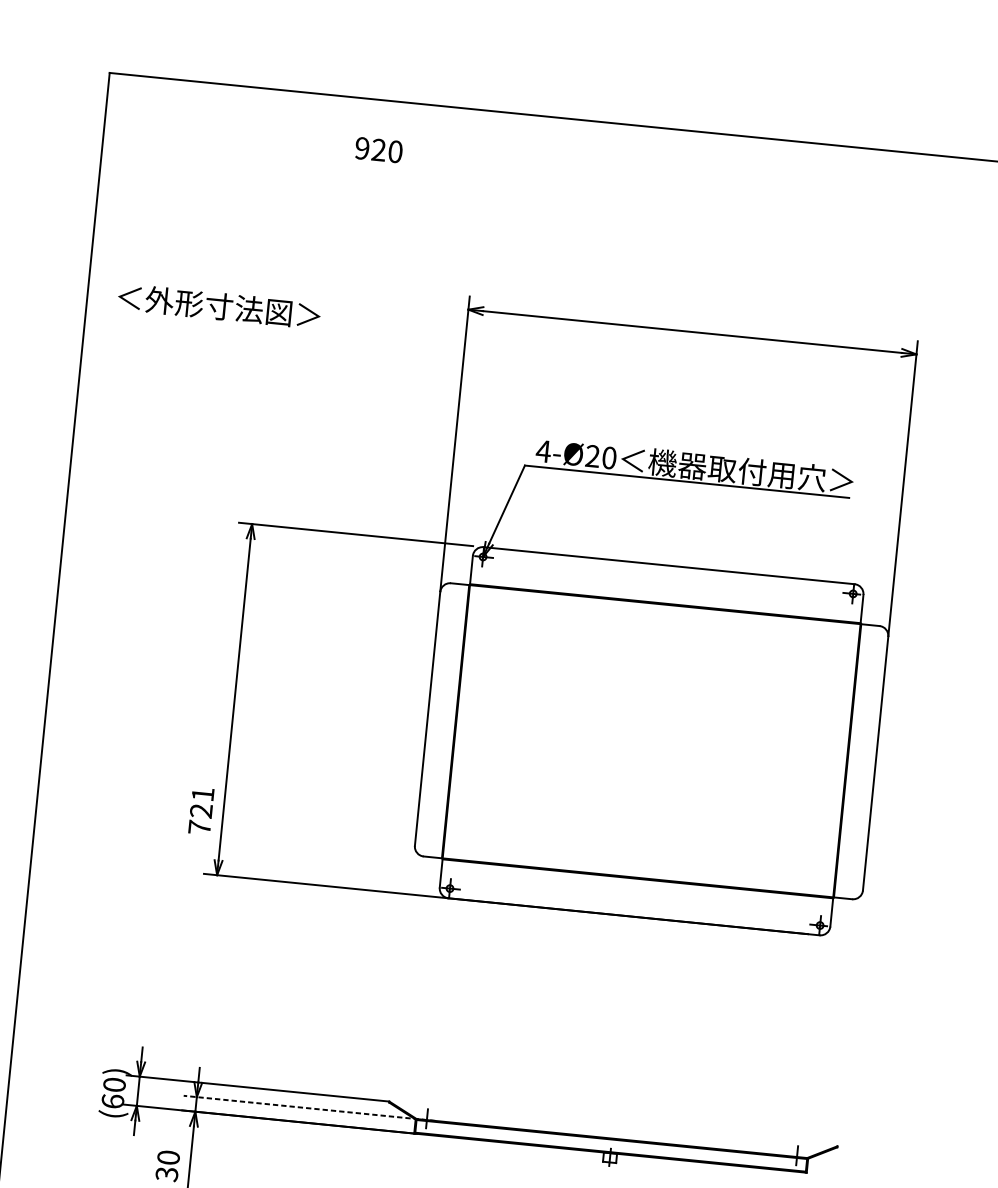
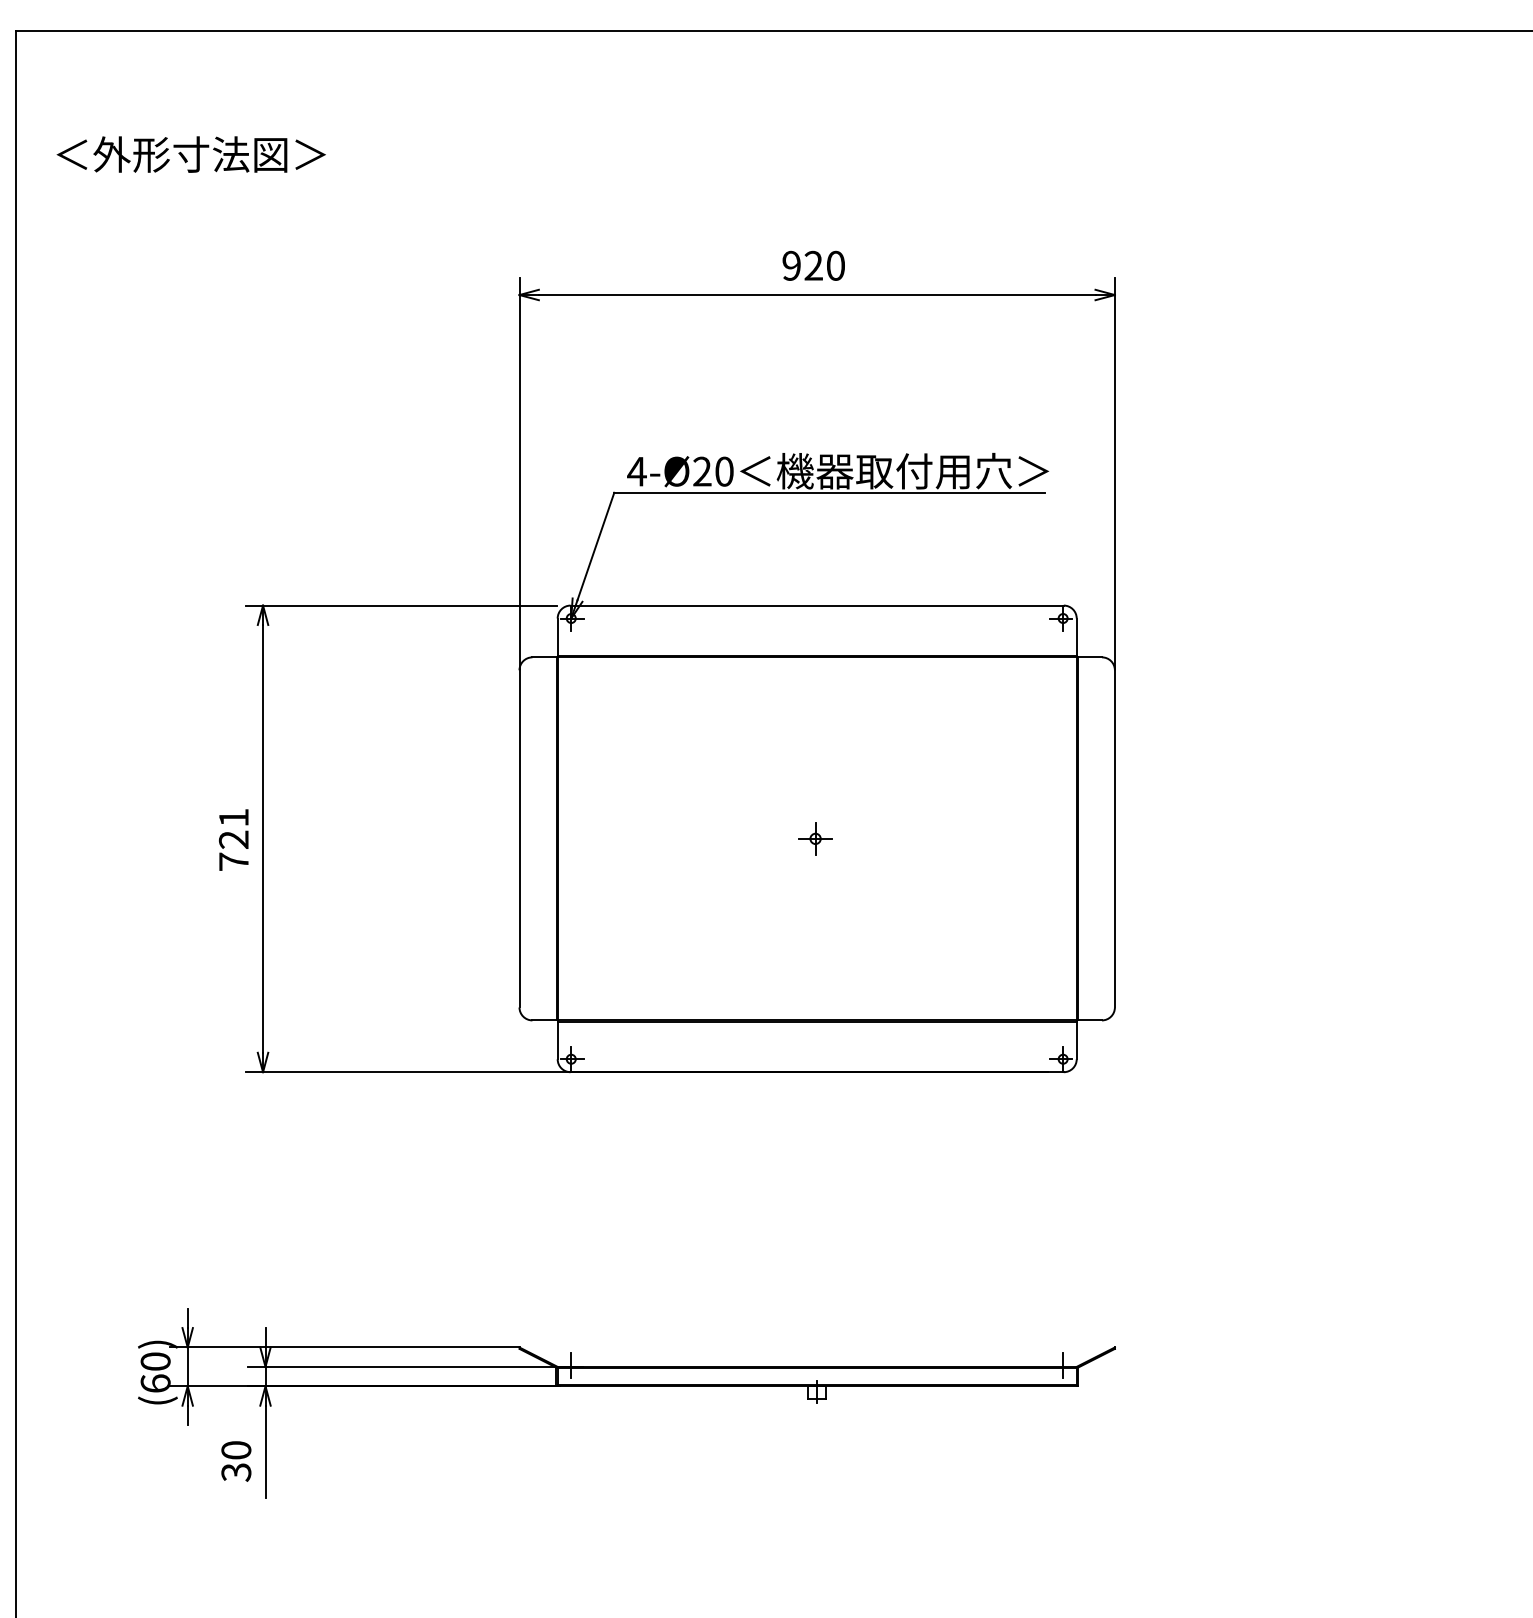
text: (378, 149) -> (813, 265), moved
text: (218, 306) -> (190, 154), moved
part: (650, 740) -> (815, 838), added
text: (201, 810) -> (233, 839), moved
line: (308, 1108) -> (414, 1366), dashed -> solid

